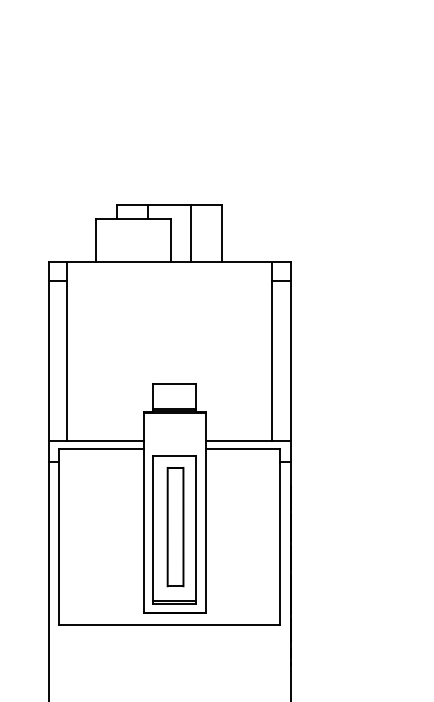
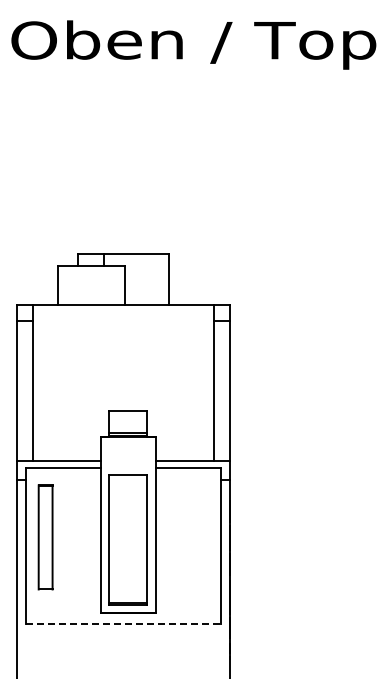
line: (191, 233) -> (142, 279), removed
part: (175, 527) -> (45, 537), moved
line: (169, 624) -> (123, 623), solid -> dashed

